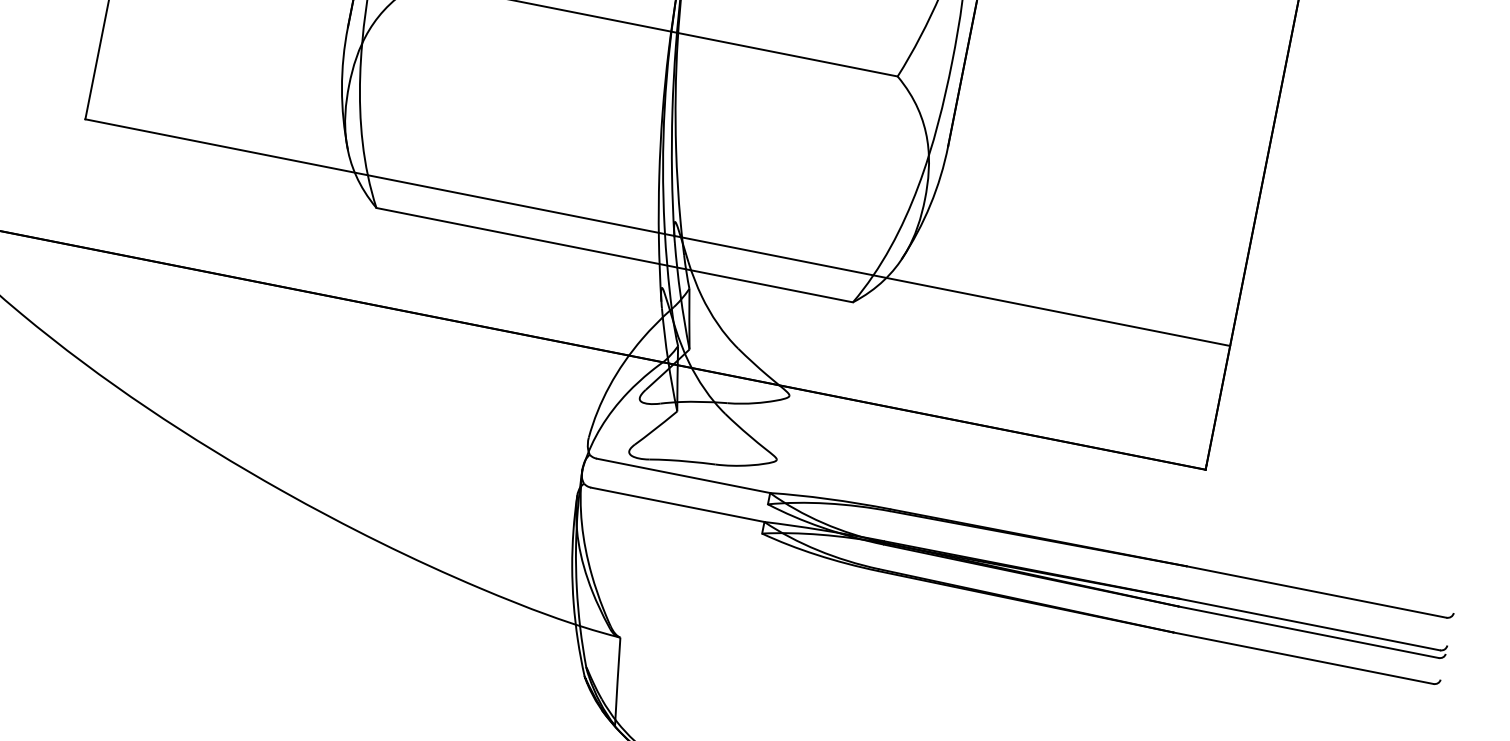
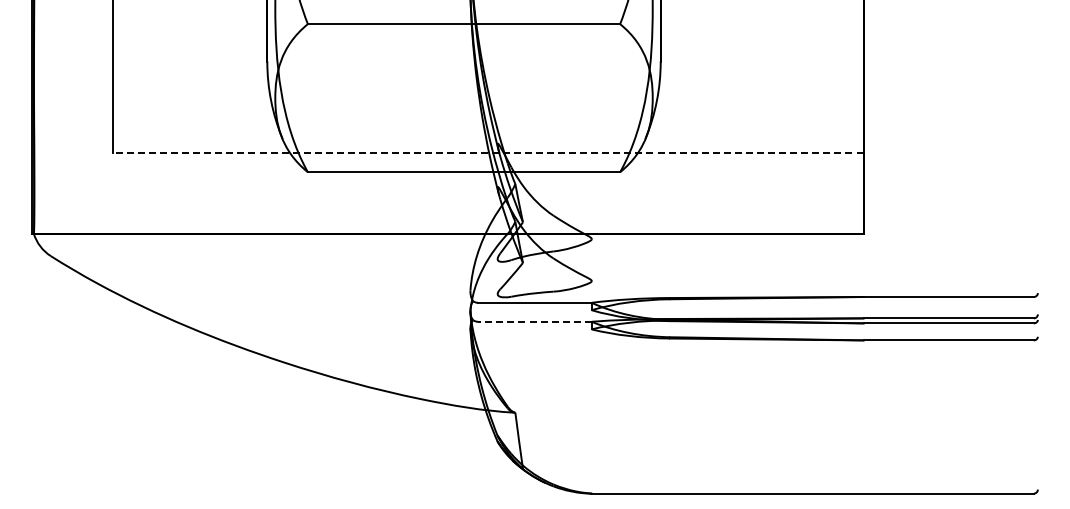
line: (656, 232) -> (487, 152), solid -> dashed
line: (677, 504) -> (534, 321), solid -> dashed

